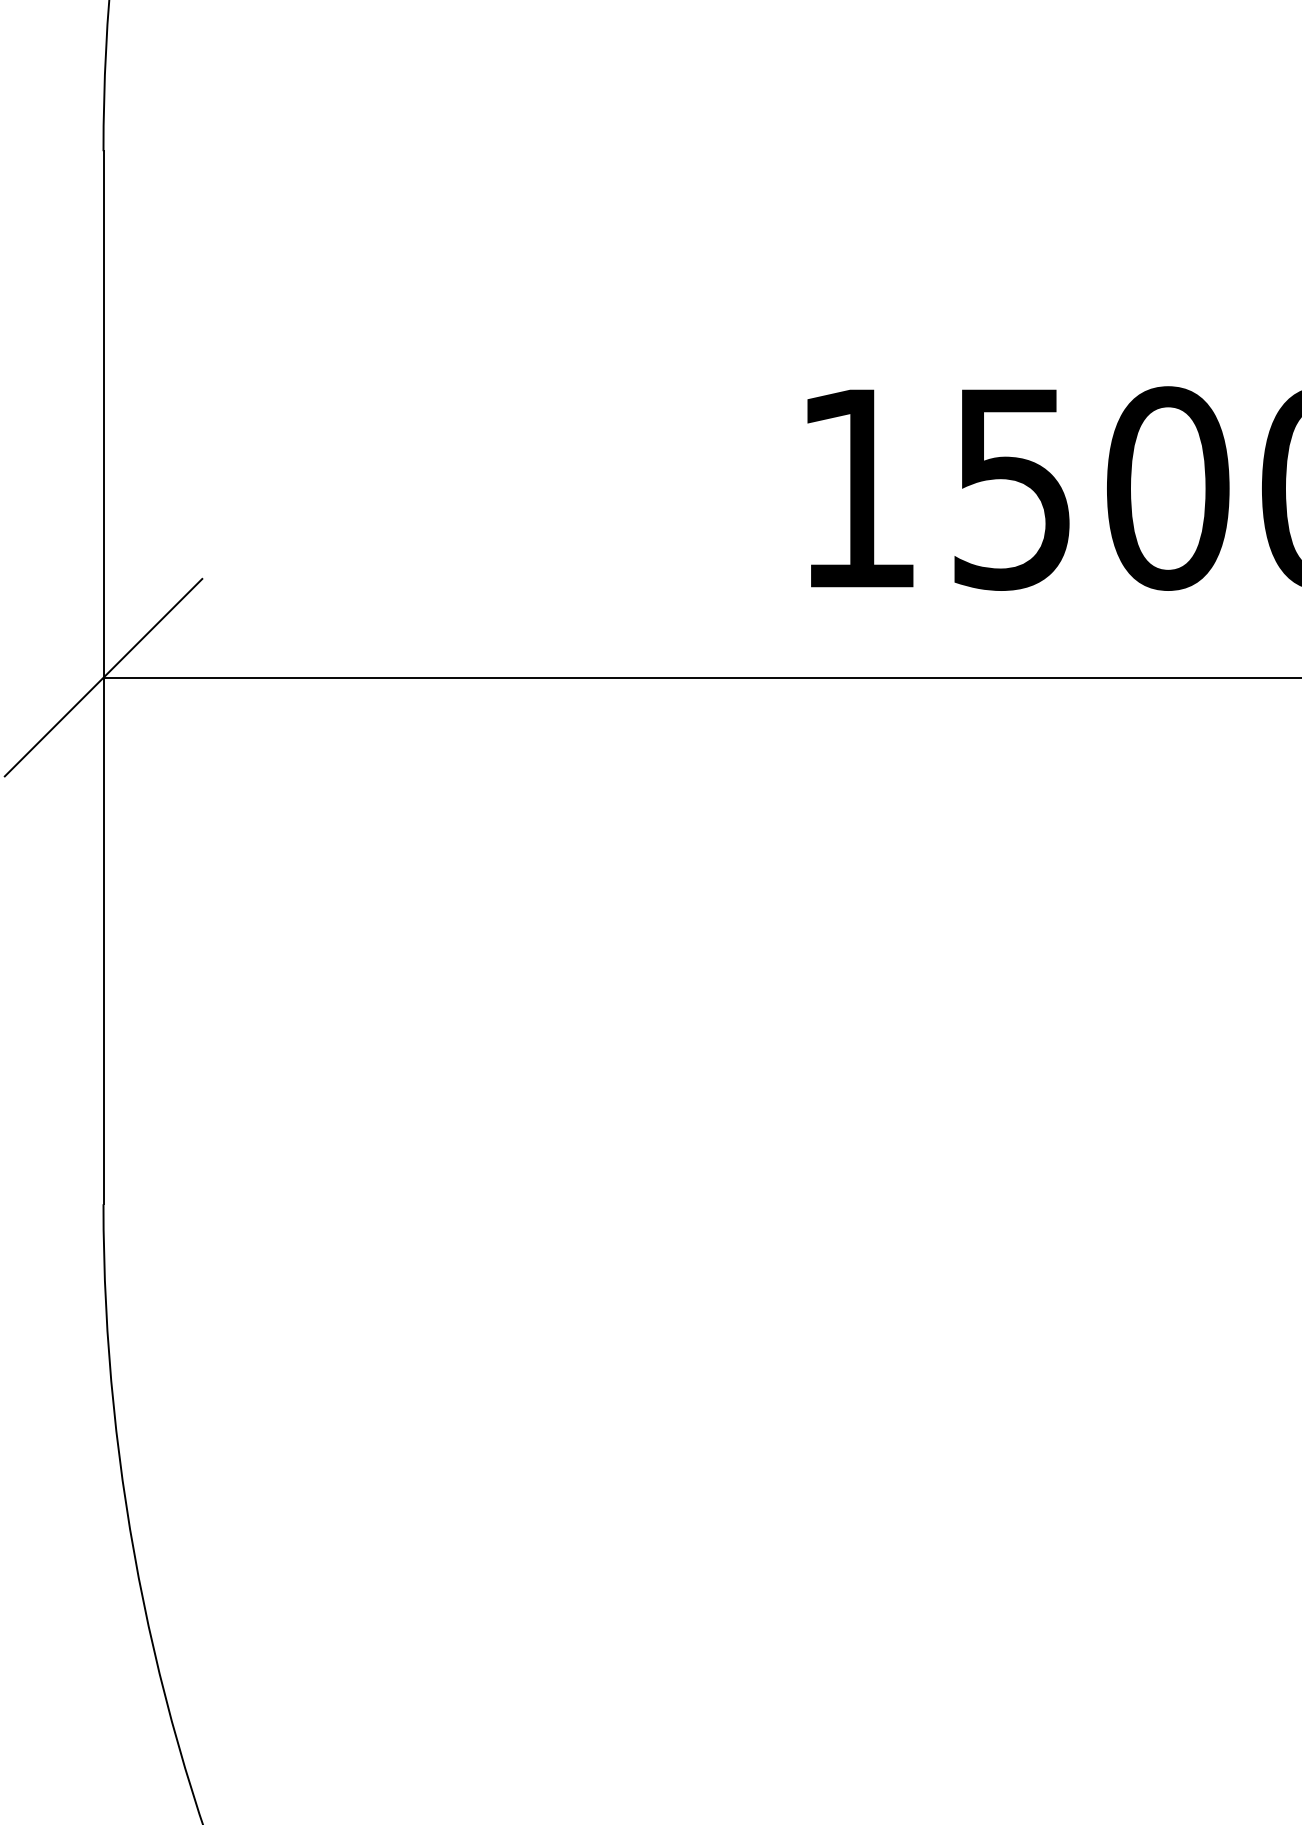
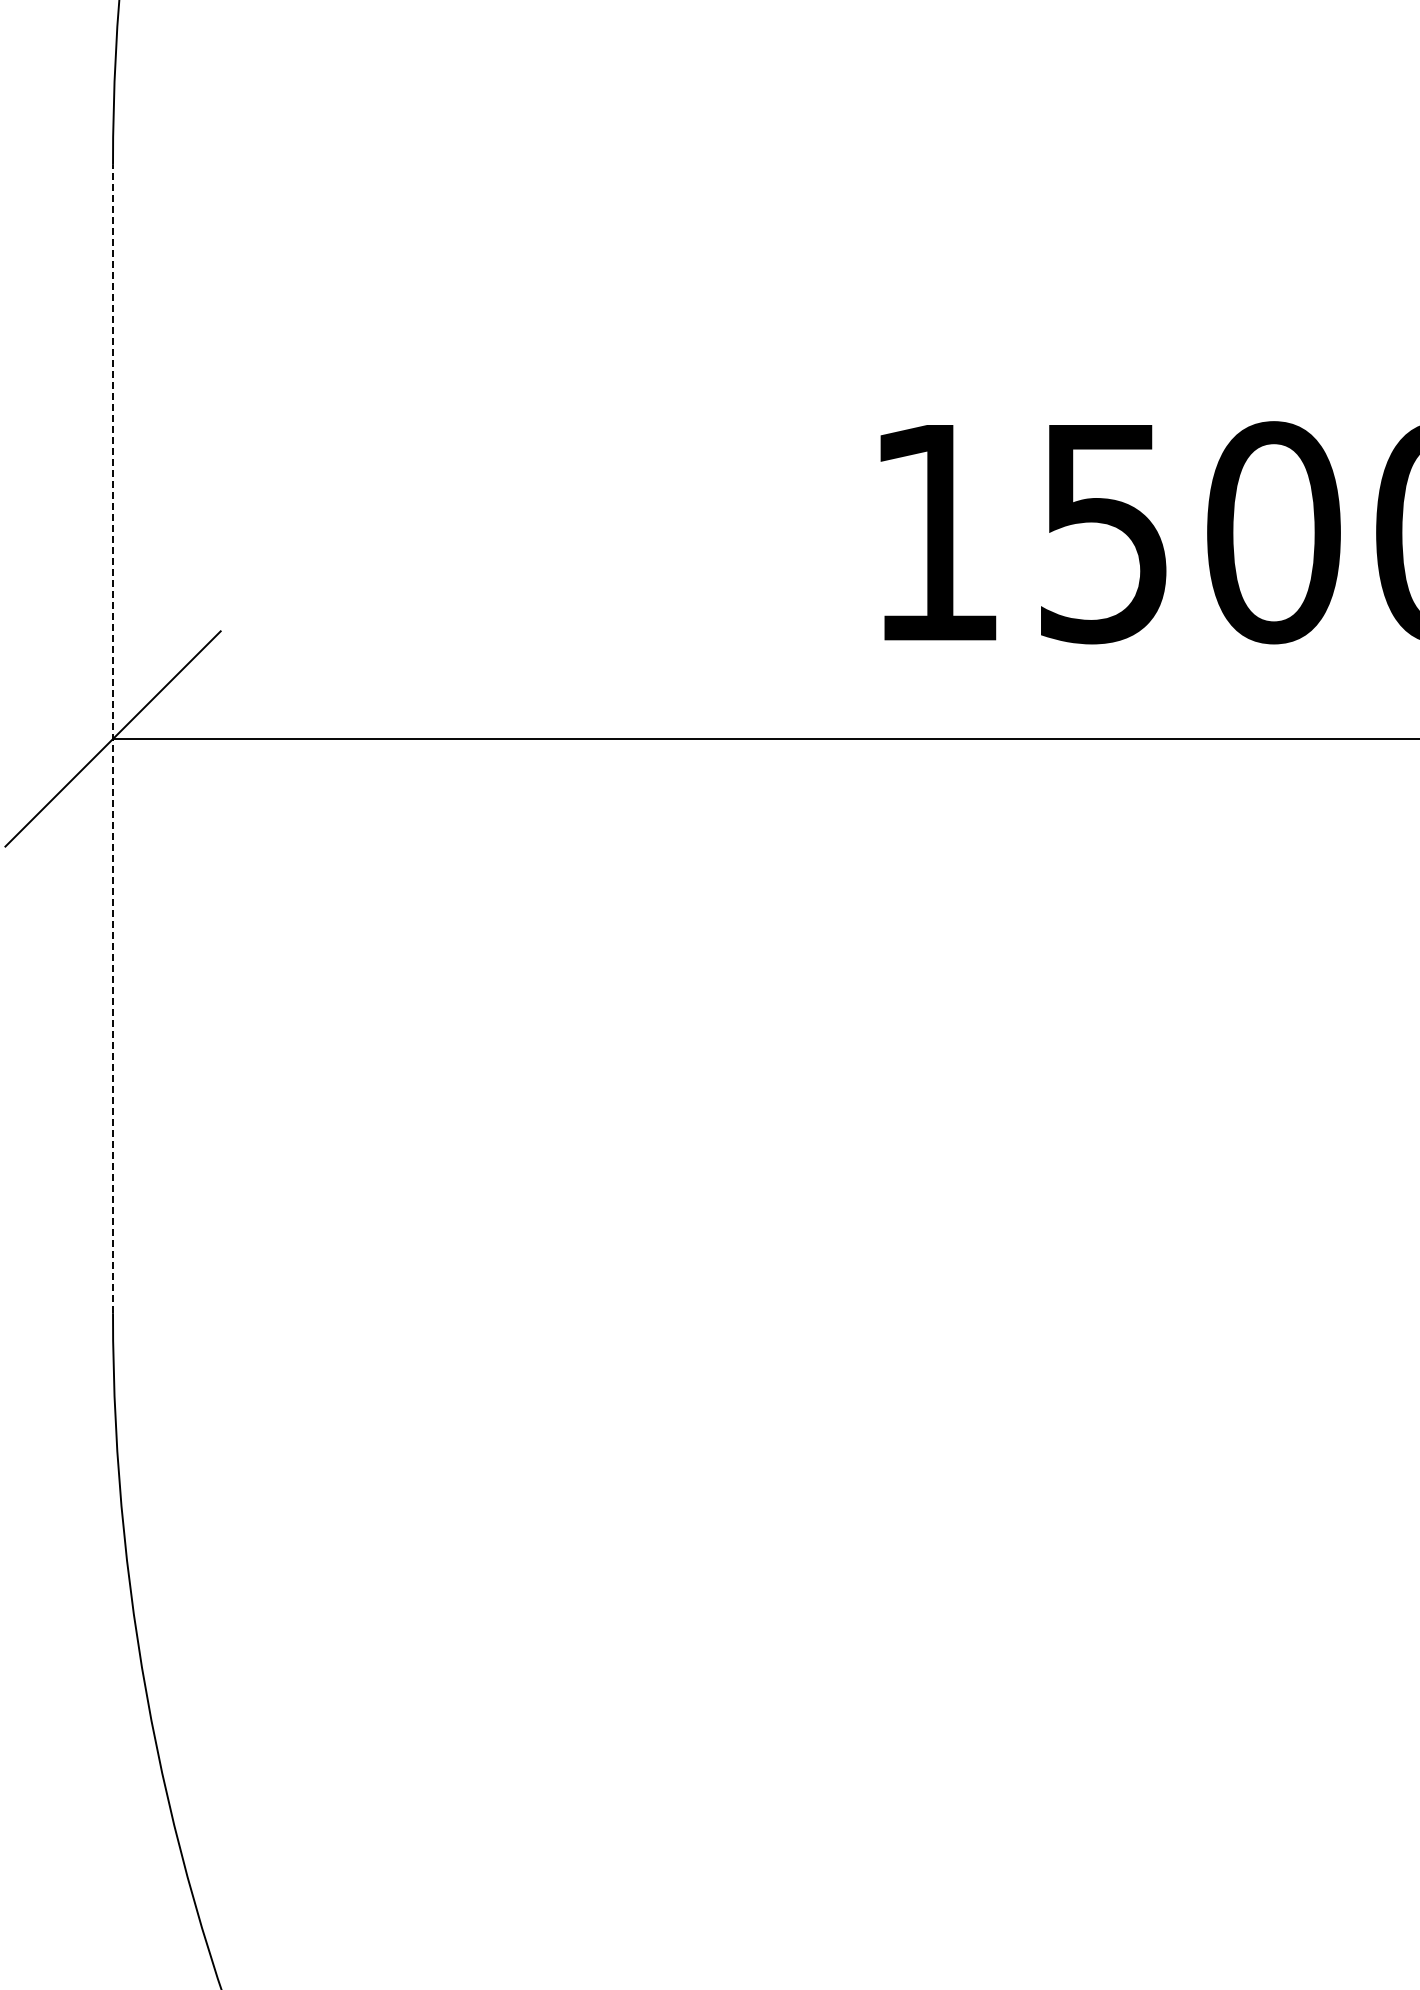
line: (103, 677) -> (113, 738), solid -> dashed

